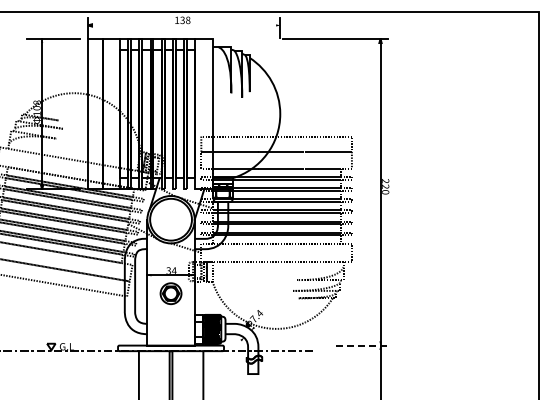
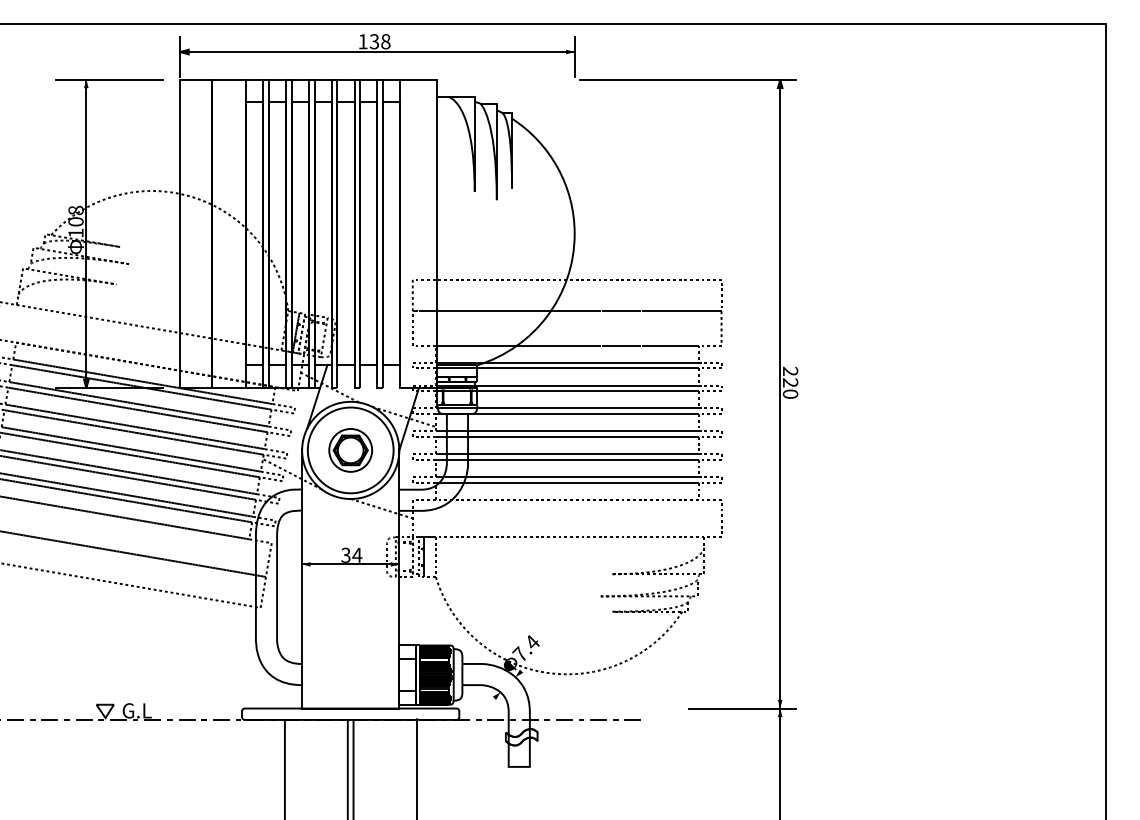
line: (183, 25) -> (376, 52), added
part: (170, 293) -> (349, 449), moved
line: (362, 345) -> (743, 708), dashed -> solid

